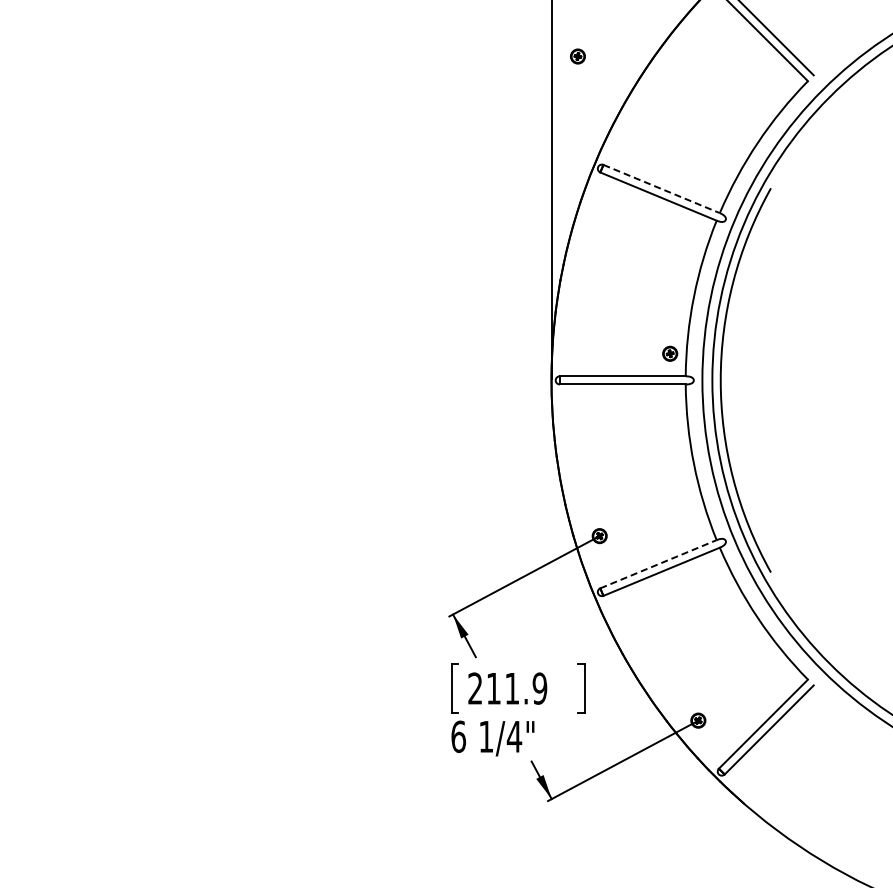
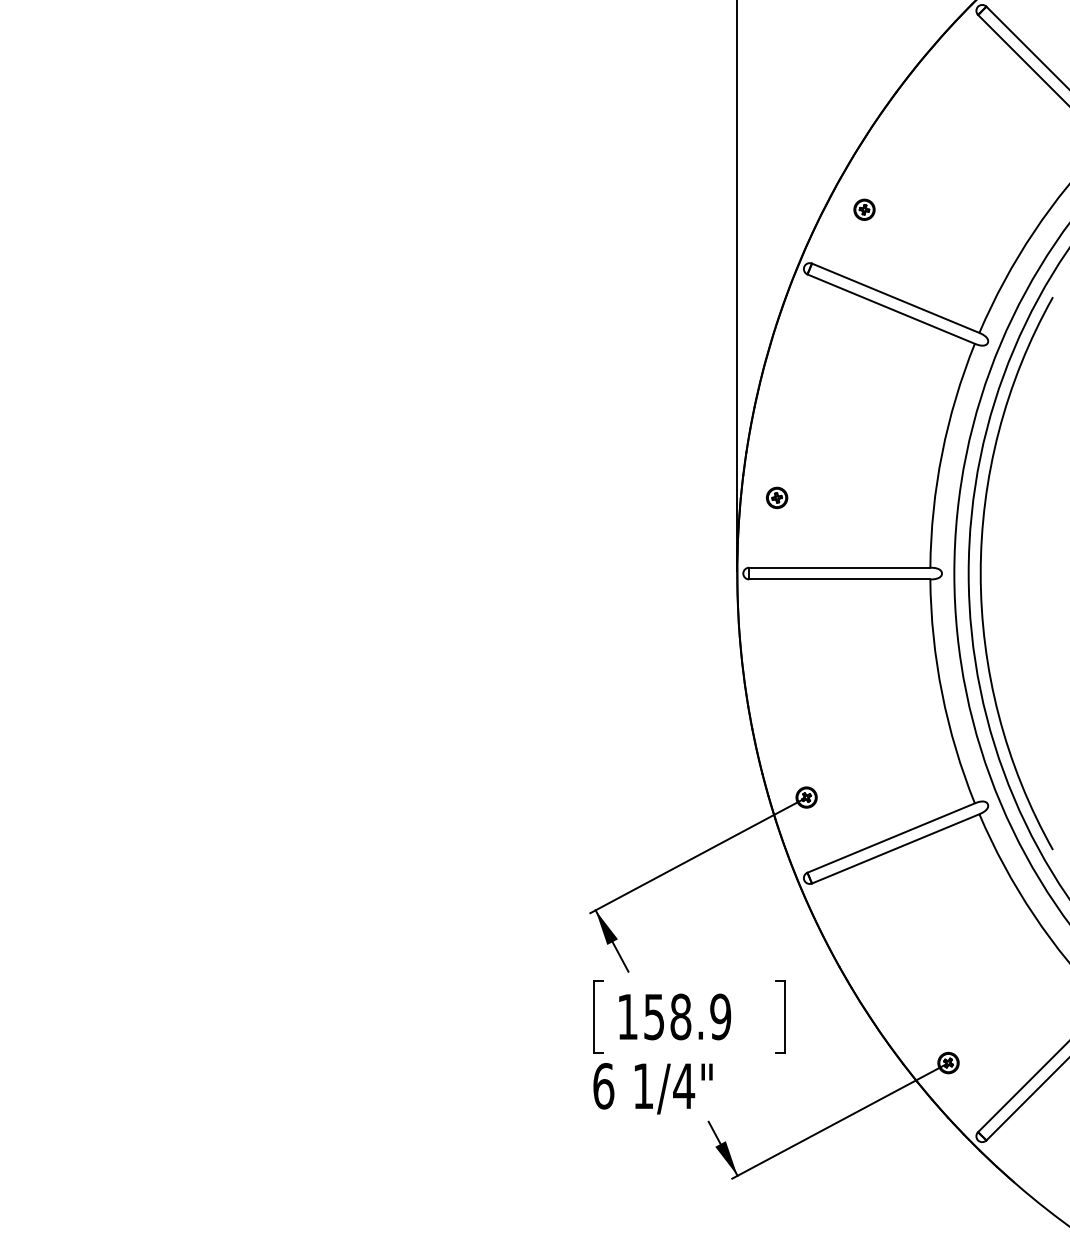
part: (577, 56) -> (863, 209), moved
line: (661, 189) -> (895, 298), dashed -> solid
part: (670, 353) -> (777, 497), moved
line: (658, 564) -> (891, 838), dashed -> solid
text: (493, 688) -> (653, 1016), 211.9 -> 158.9

